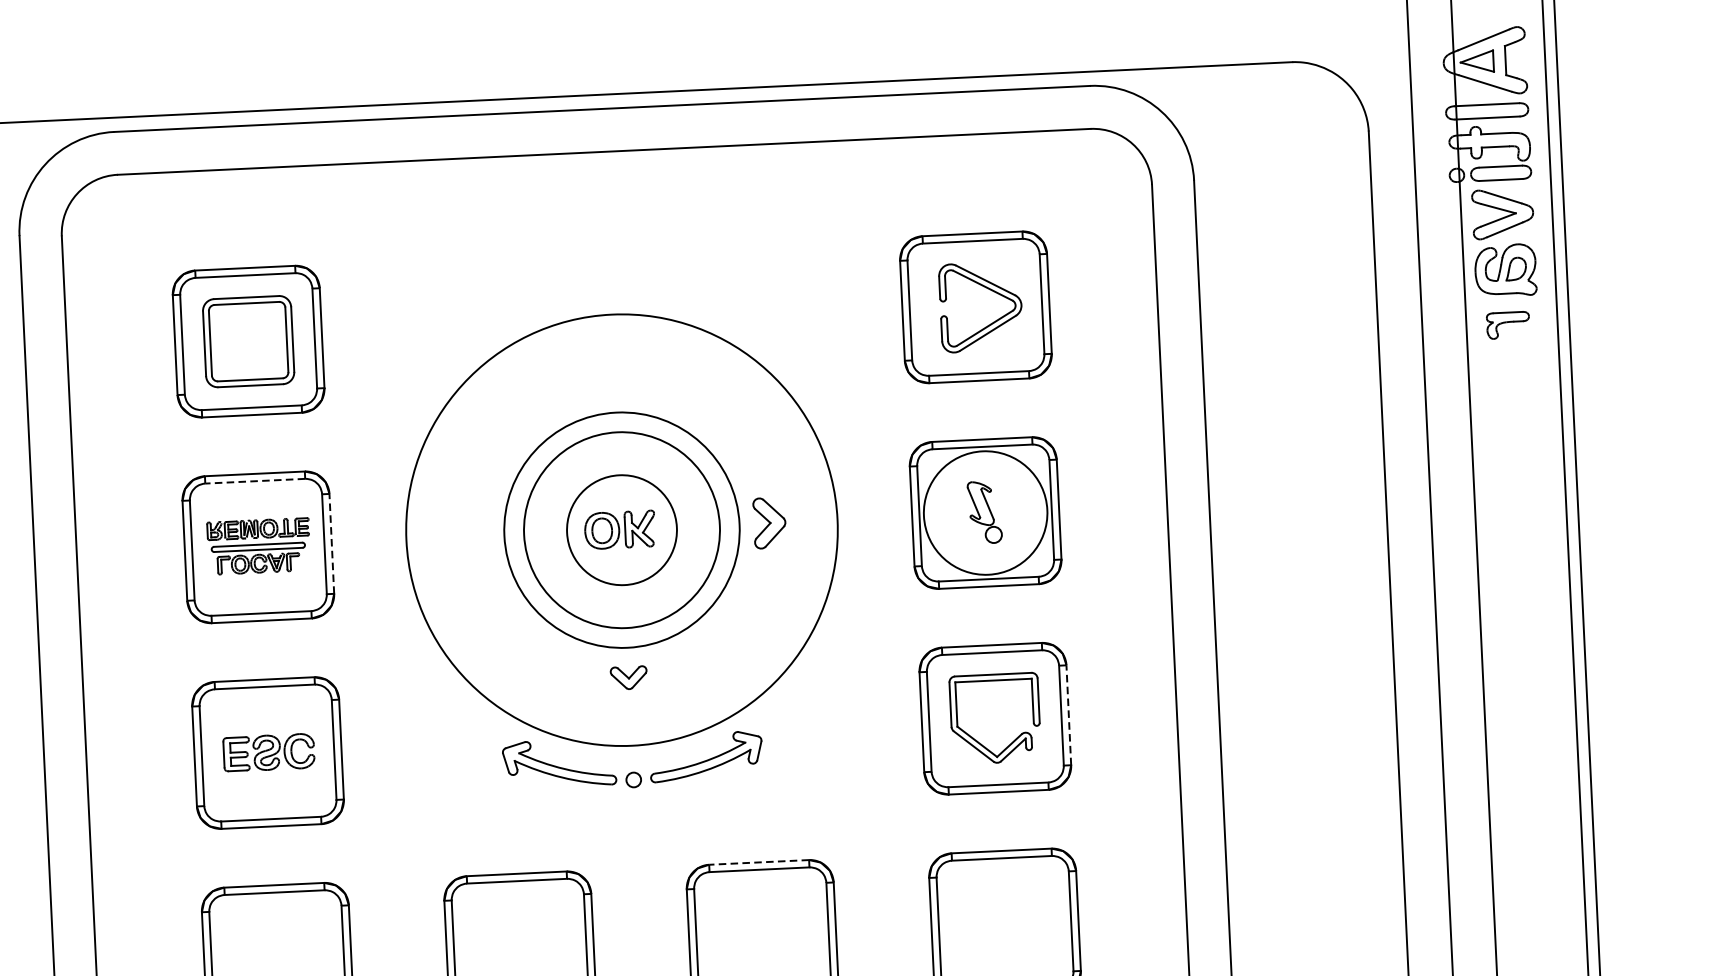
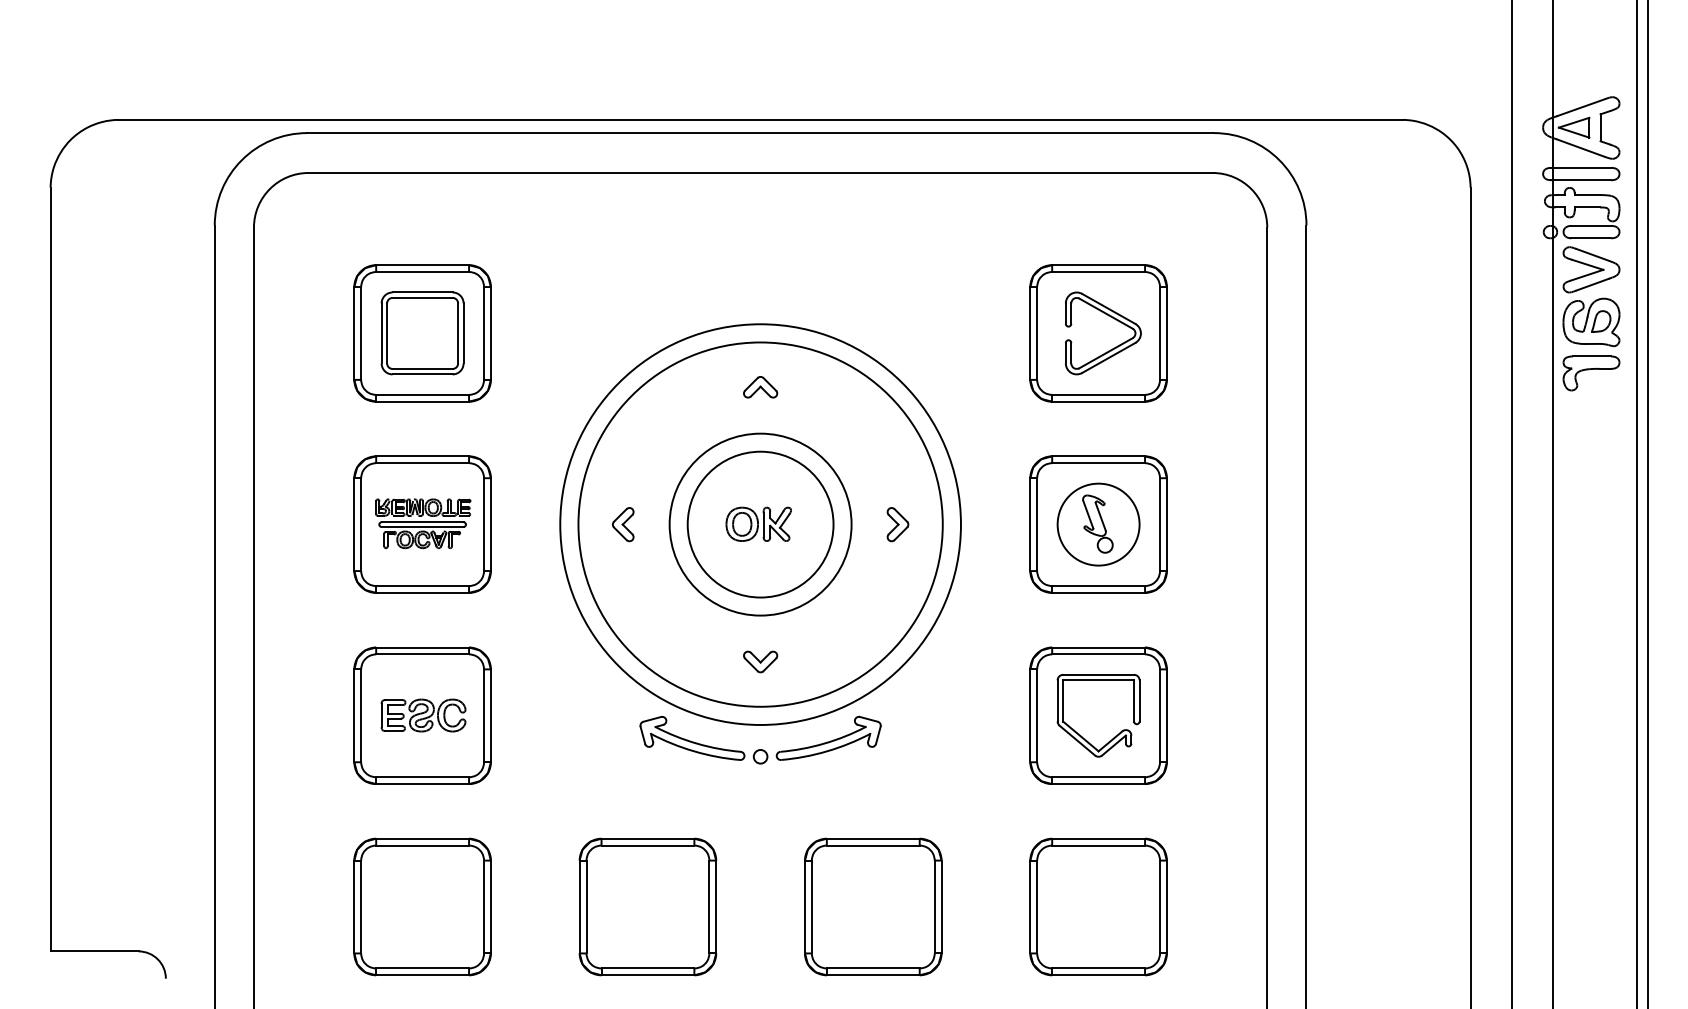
part: (1508, 325) -> (1591, 373), size x1.43
part: (614, 382) -> (760, 387), added
line: (255, 481) -> (422, 463), dashed -> solid
circle: (985, 512) -> (1098, 524), size x0.71
part: (769, 523) -> (897, 524), size x0.71
circle: (621, 530) -> (760, 524), size x1.43
circle: (621, 530) -> (760, 524), size x1.67
part: (474, 537) -> (623, 524), added
line: (331, 543) -> (490, 524), dashed -> solid
line: (1068, 714) -> (1166, 715), dashed -> solid
line: (758, 862) -> (872, 838), dashed -> solid

